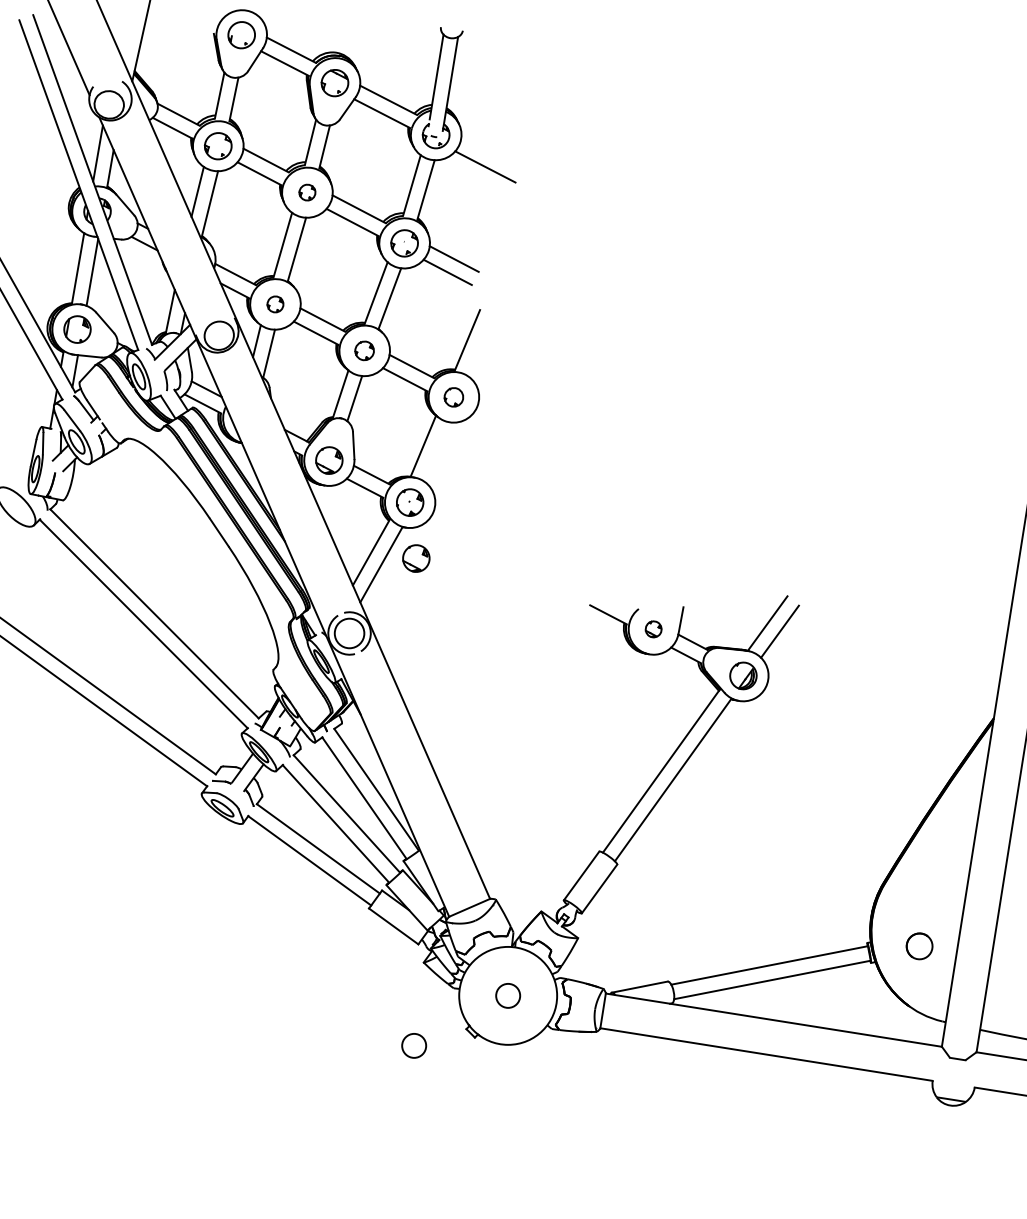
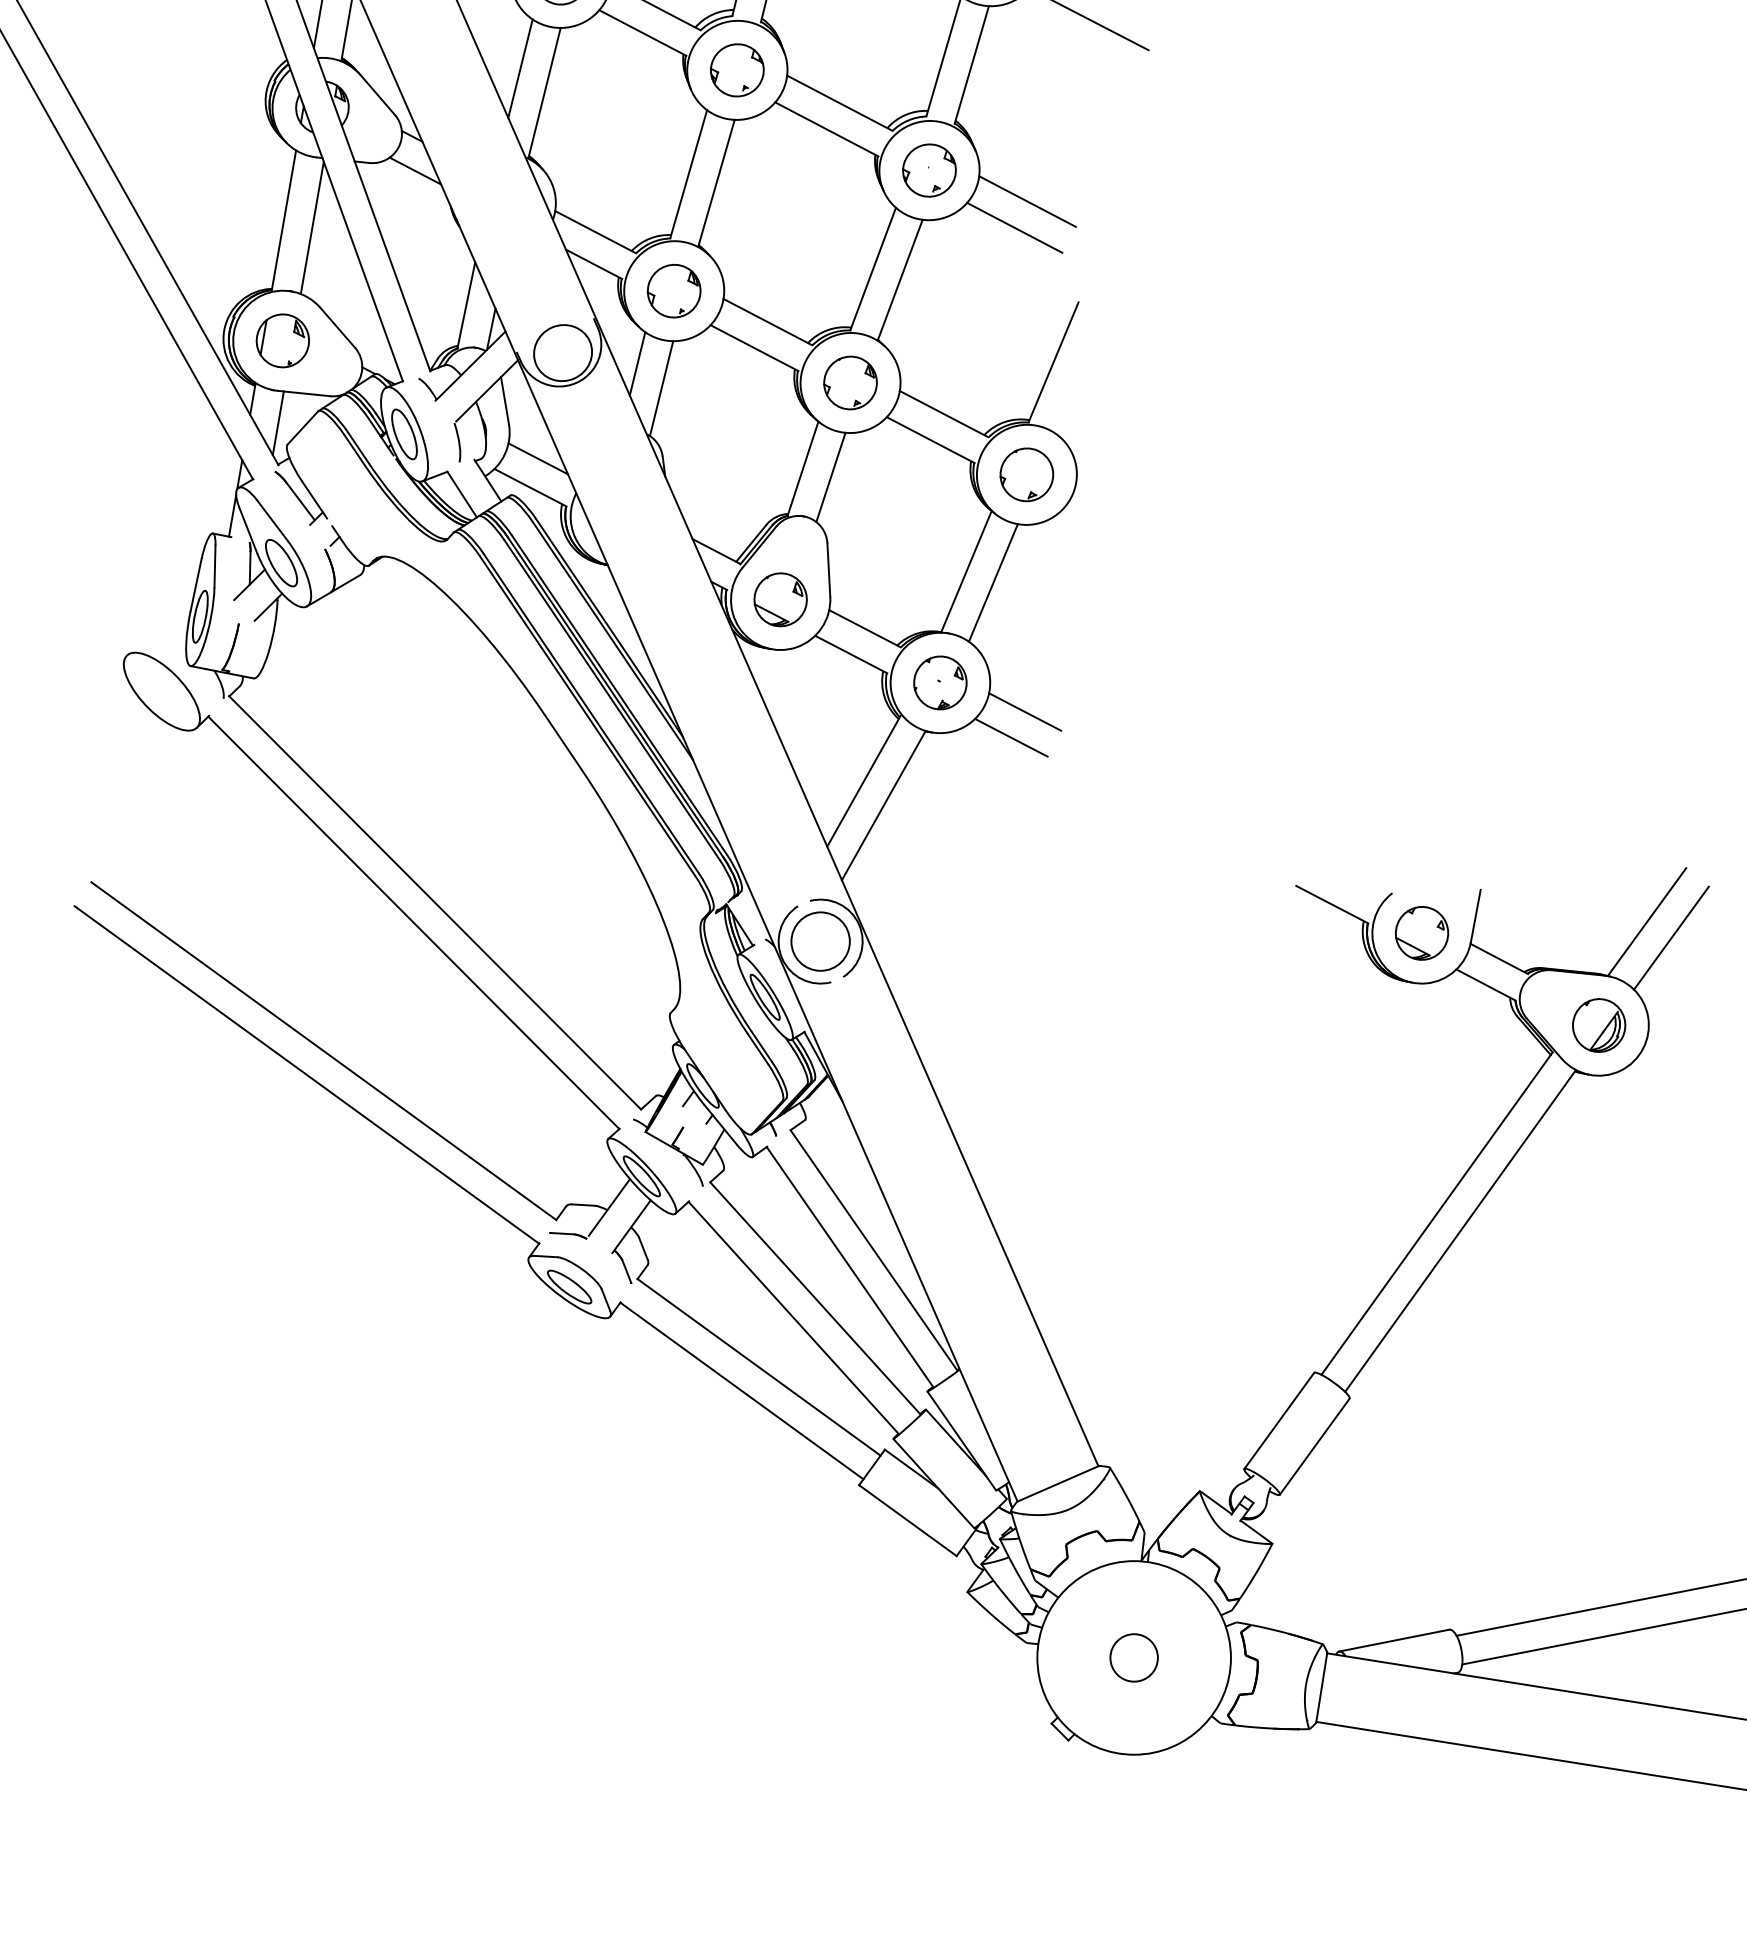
part: (307, 192) -> (737, 69), size x1.67
part: (275, 304) -> (674, 291), size x1.67
part: (364, 350) -> (850, 382), size x1.43
part: (453, 397) -> (1026, 475), size x1.43
line: (436, 451) -> (992, 581), added
line: (452, 516) -> (1024, 710), added
line: (445, 529) -> (1010, 736), added
part: (416, 558) -> (952, 793), removed
part: (653, 629) -> (1421, 933), size x1.67
circle: (414, 1045) -> (948, 1755), removed

